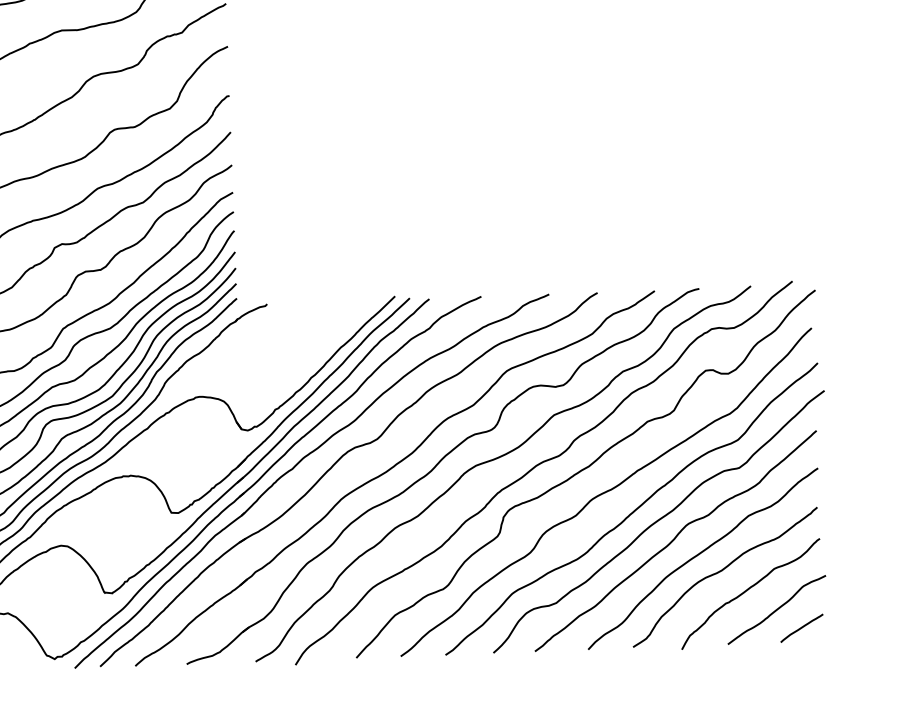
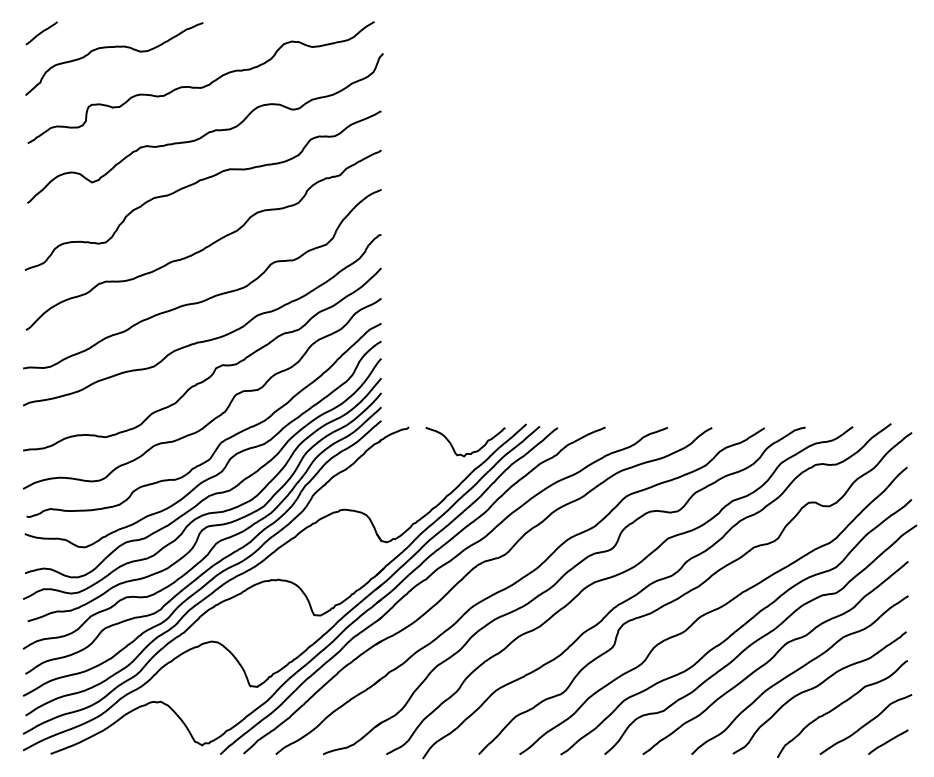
curve: (329, 330) -> (465, 453), added

